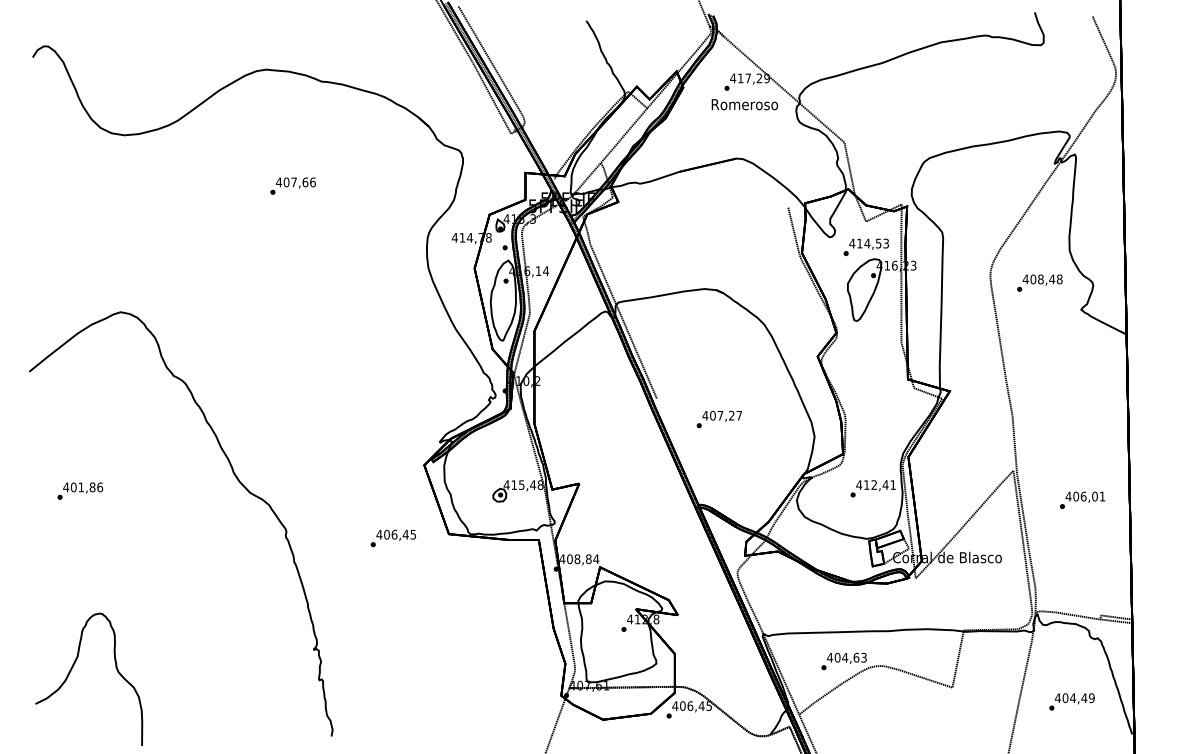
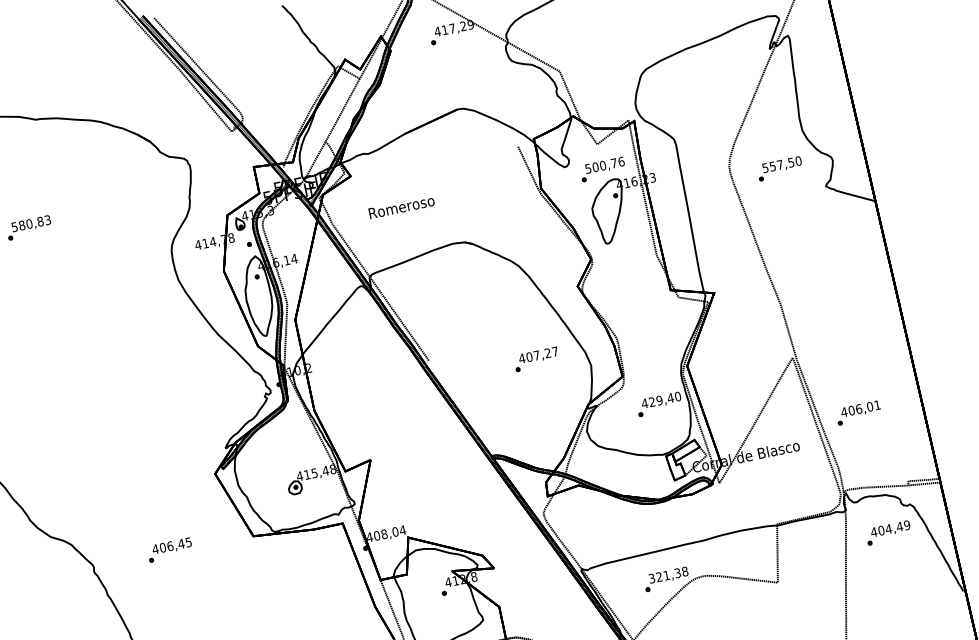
text: (744, 104) -> (401, 207), moved
text: (295, 182) -> (30, 223), 407,66 -> 580,83
text: (869, 243) -> (605, 165), 414,53 -> 500,76
text: (1042, 279) -> (781, 164), 408,48 -> 557,50
text: (718, 419) -> (535, 359), moved
text: (880, 484) -> (665, 398), 412,41 -> 429,40
text: (1082, 500) -> (858, 413), moved
text: (392, 538) -> (169, 550), moved
text: (588, 558) -> (395, 531), 408,84 -> 408,04
text: (846, 657) -> (667, 574), 404,63 -> 321,38
text: (1071, 701) -> (887, 532), moved

